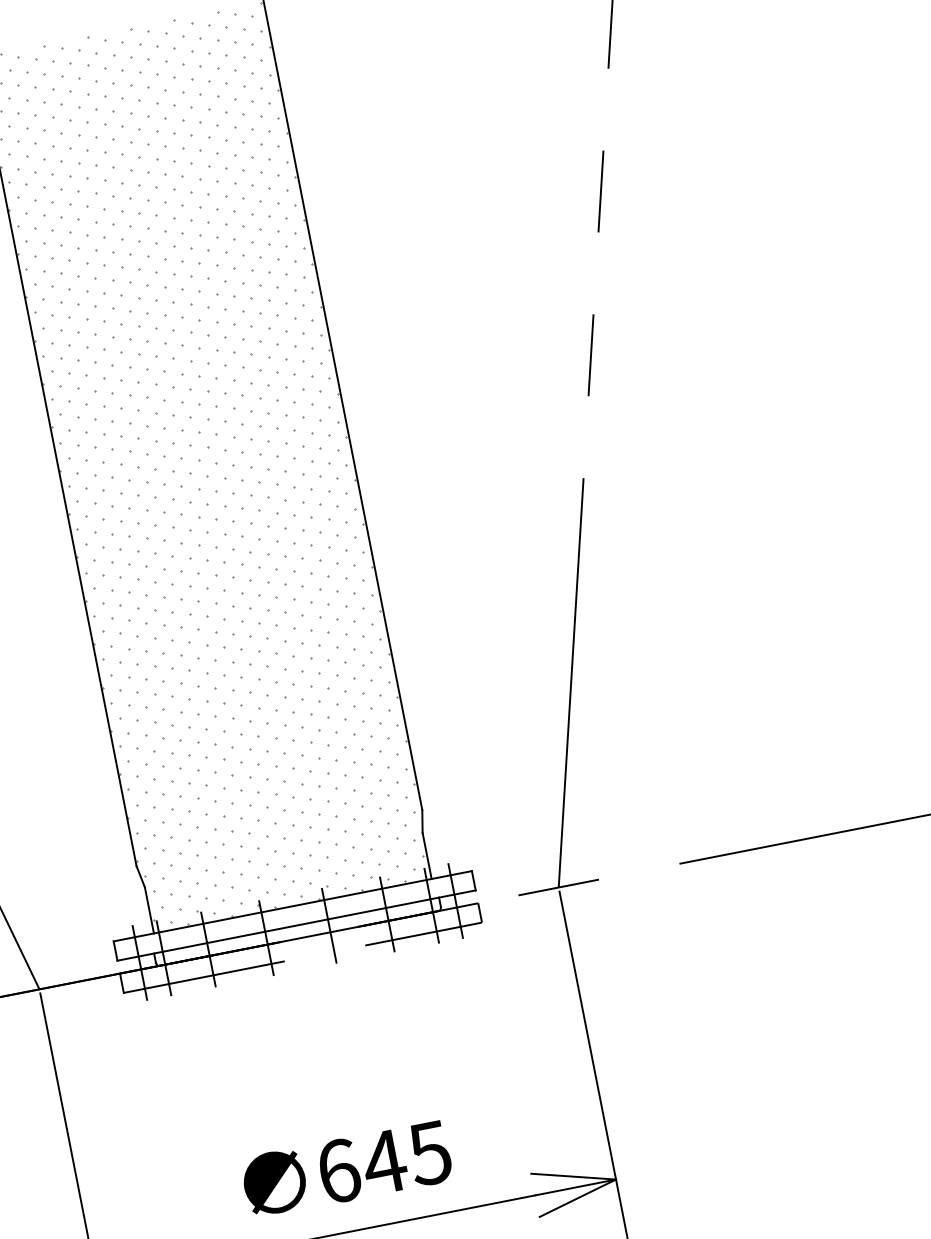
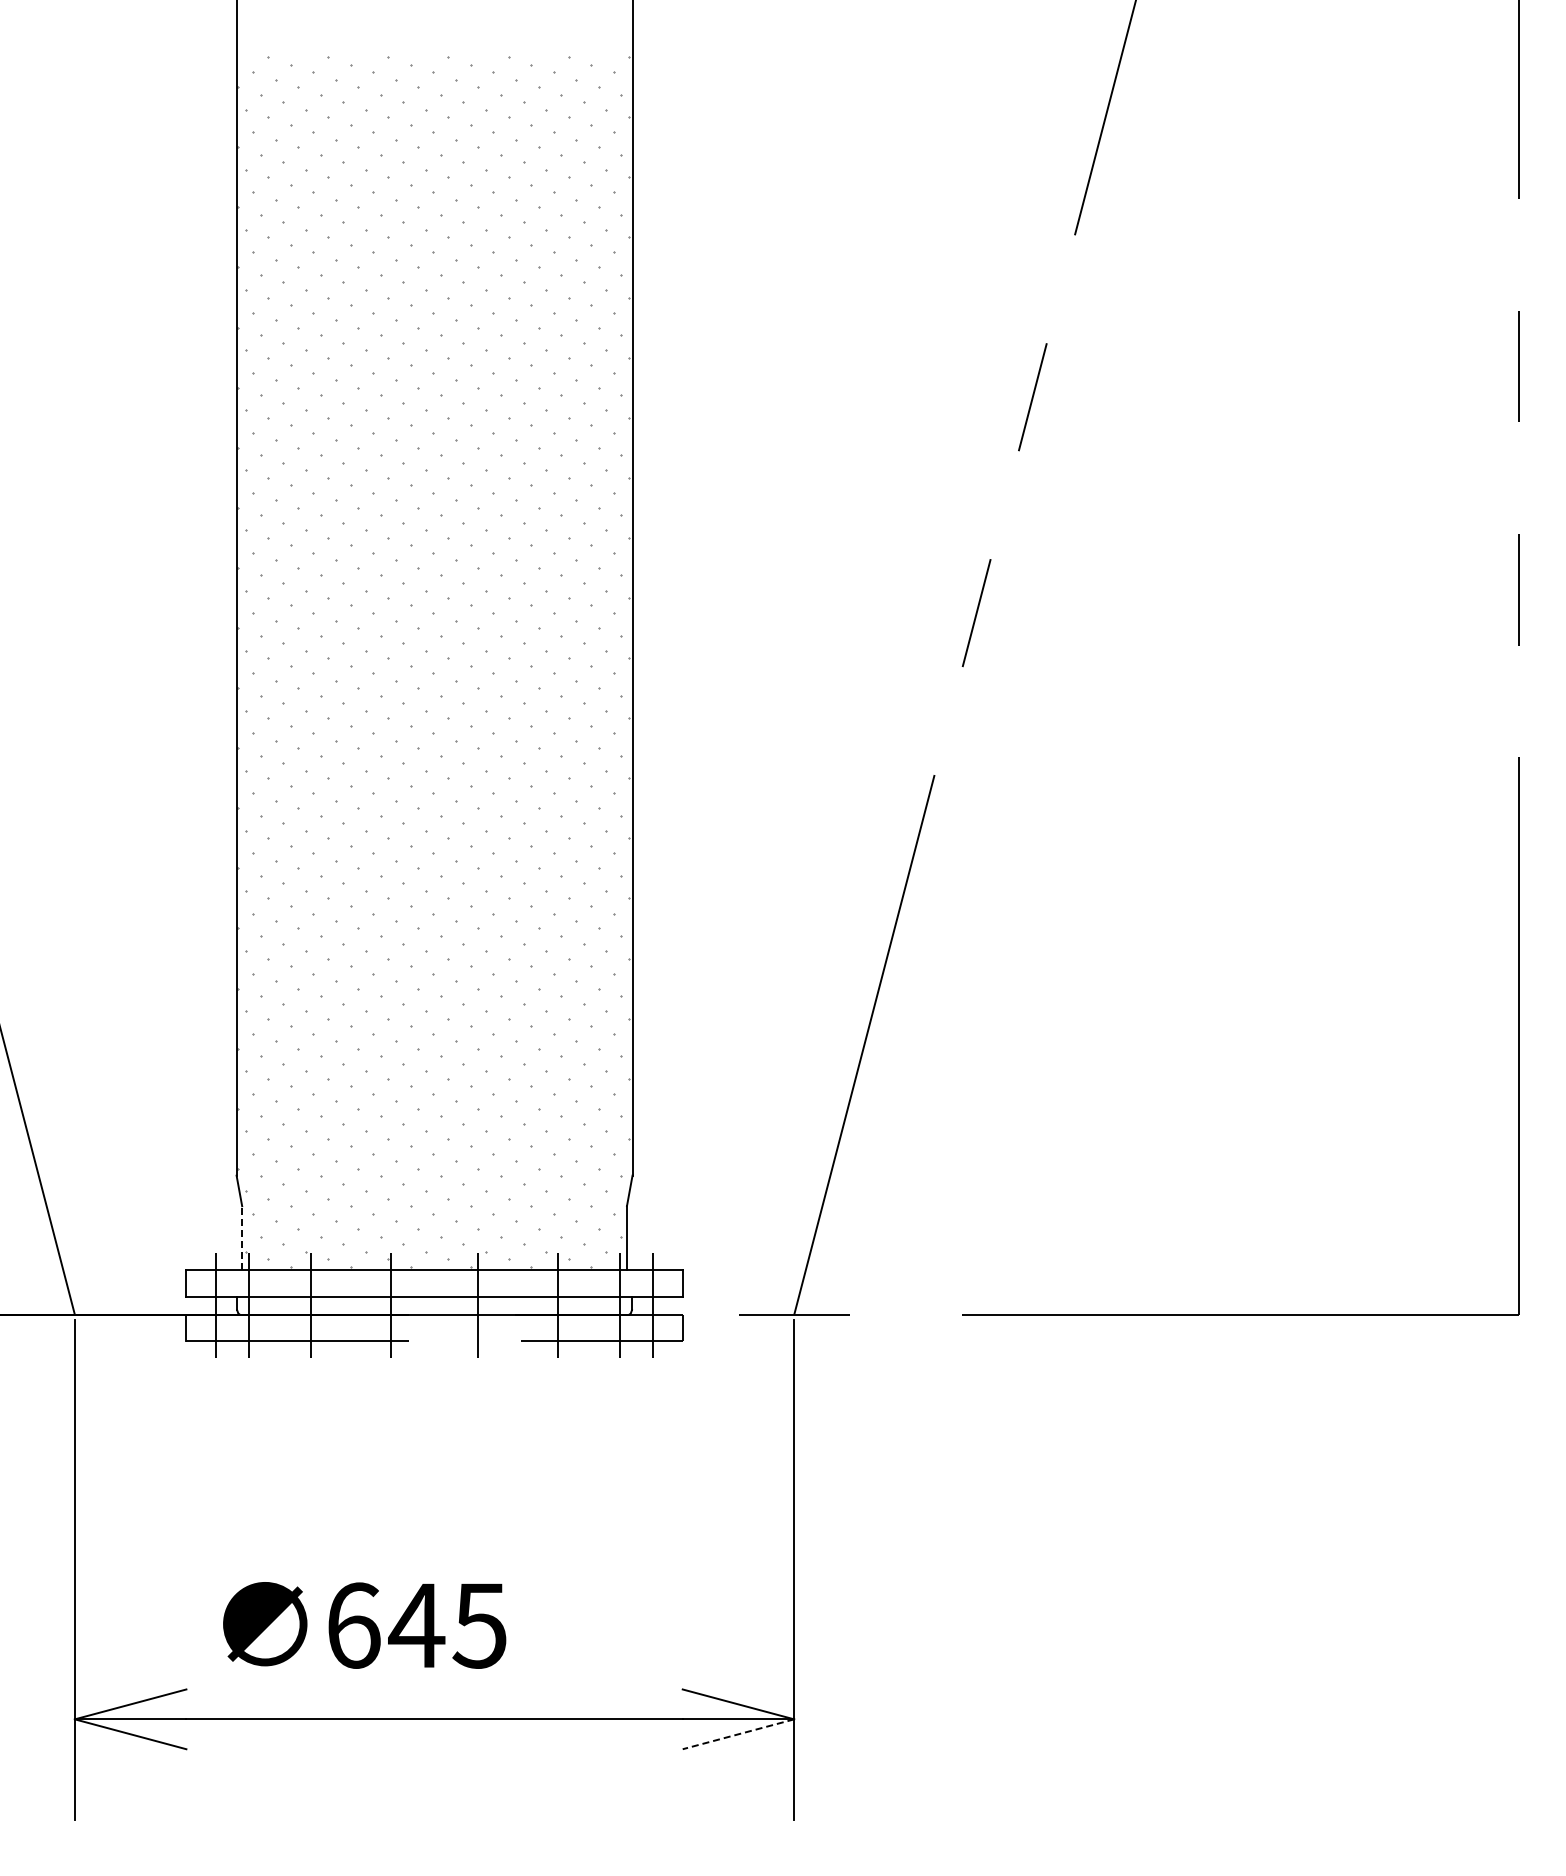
line: (149, 910) -> (242, 1238), solid -> dashed
text: (346, 1169) -> (364, 1625), moved
line: (577, 1198) -> (738, 1734), solid -> dashed

